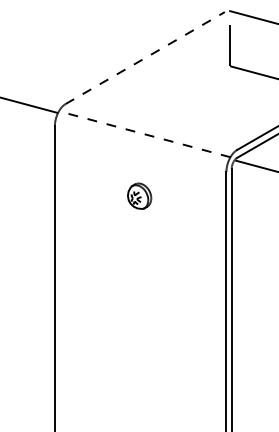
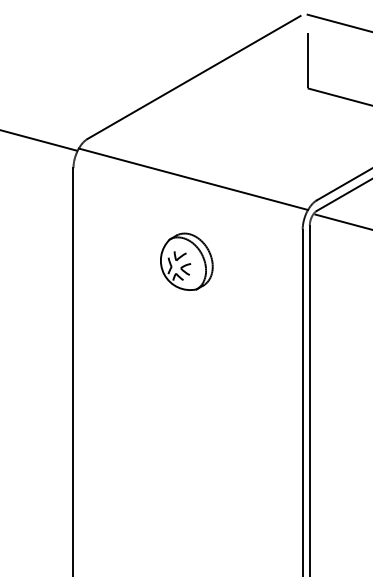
line: (145, 58) -> (194, 78), dashed -> solid
line: (144, 134) -> (193, 179), dashed -> solid
part: (139, 196) -> (186, 262), size x1.67

